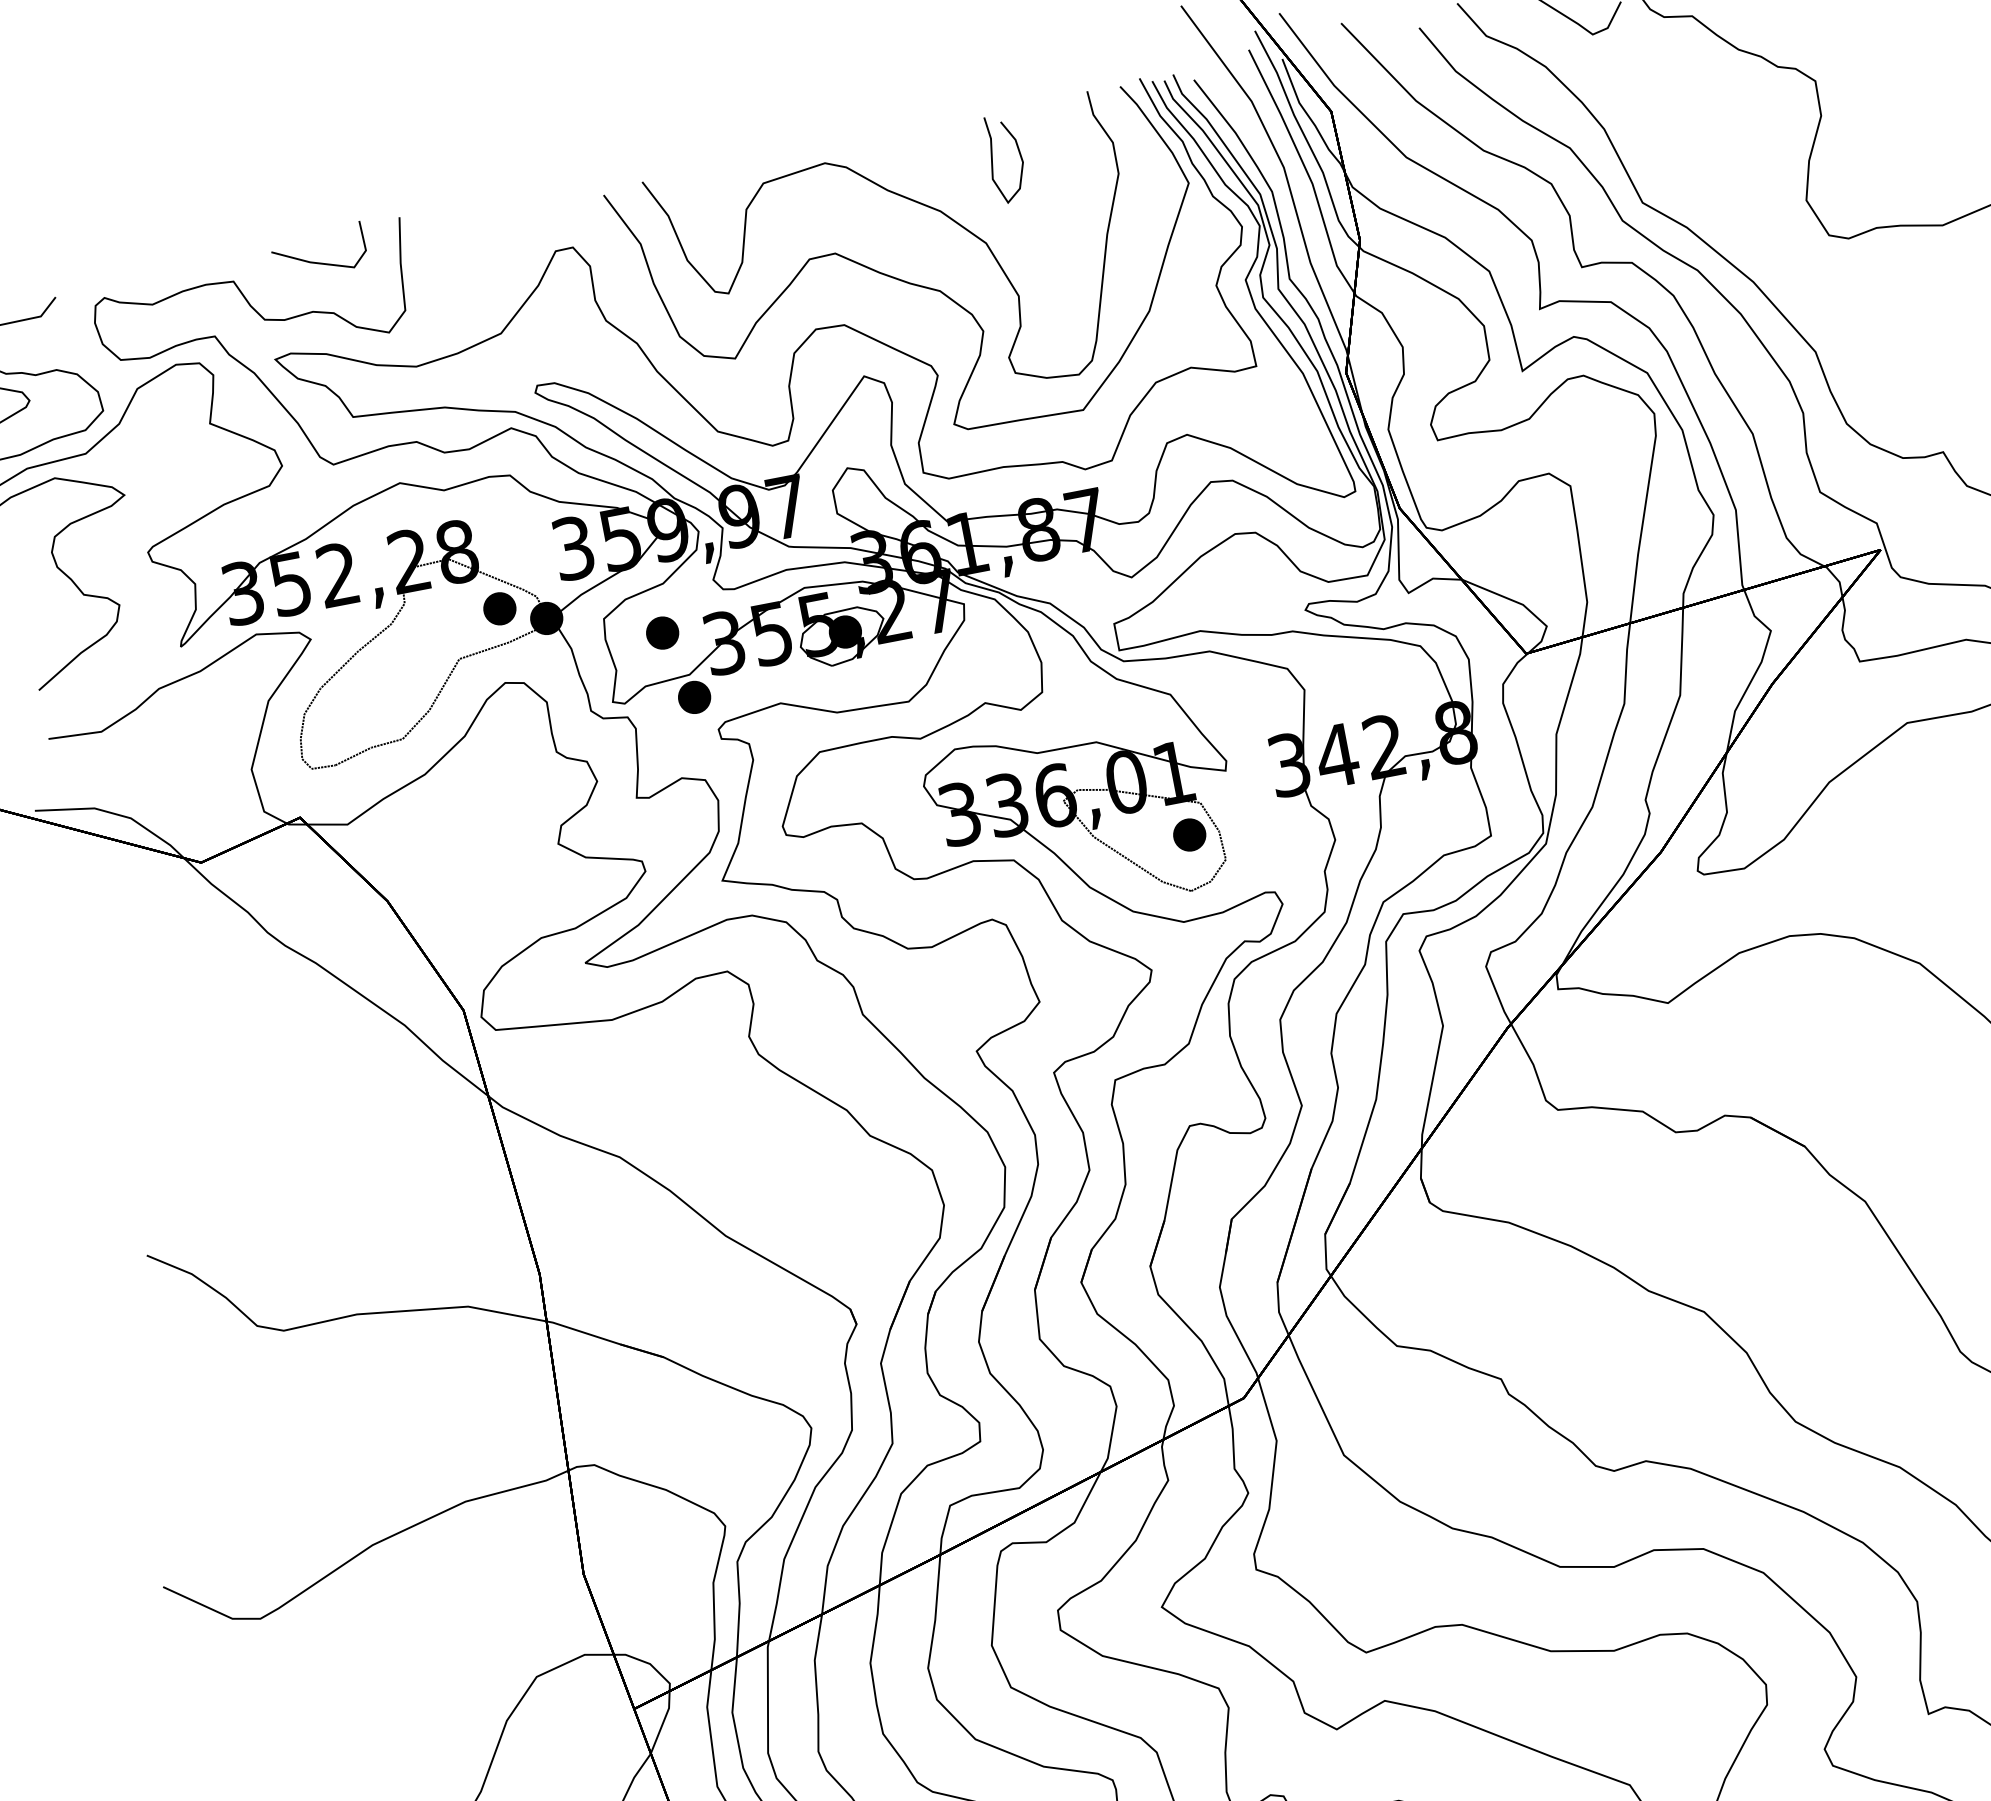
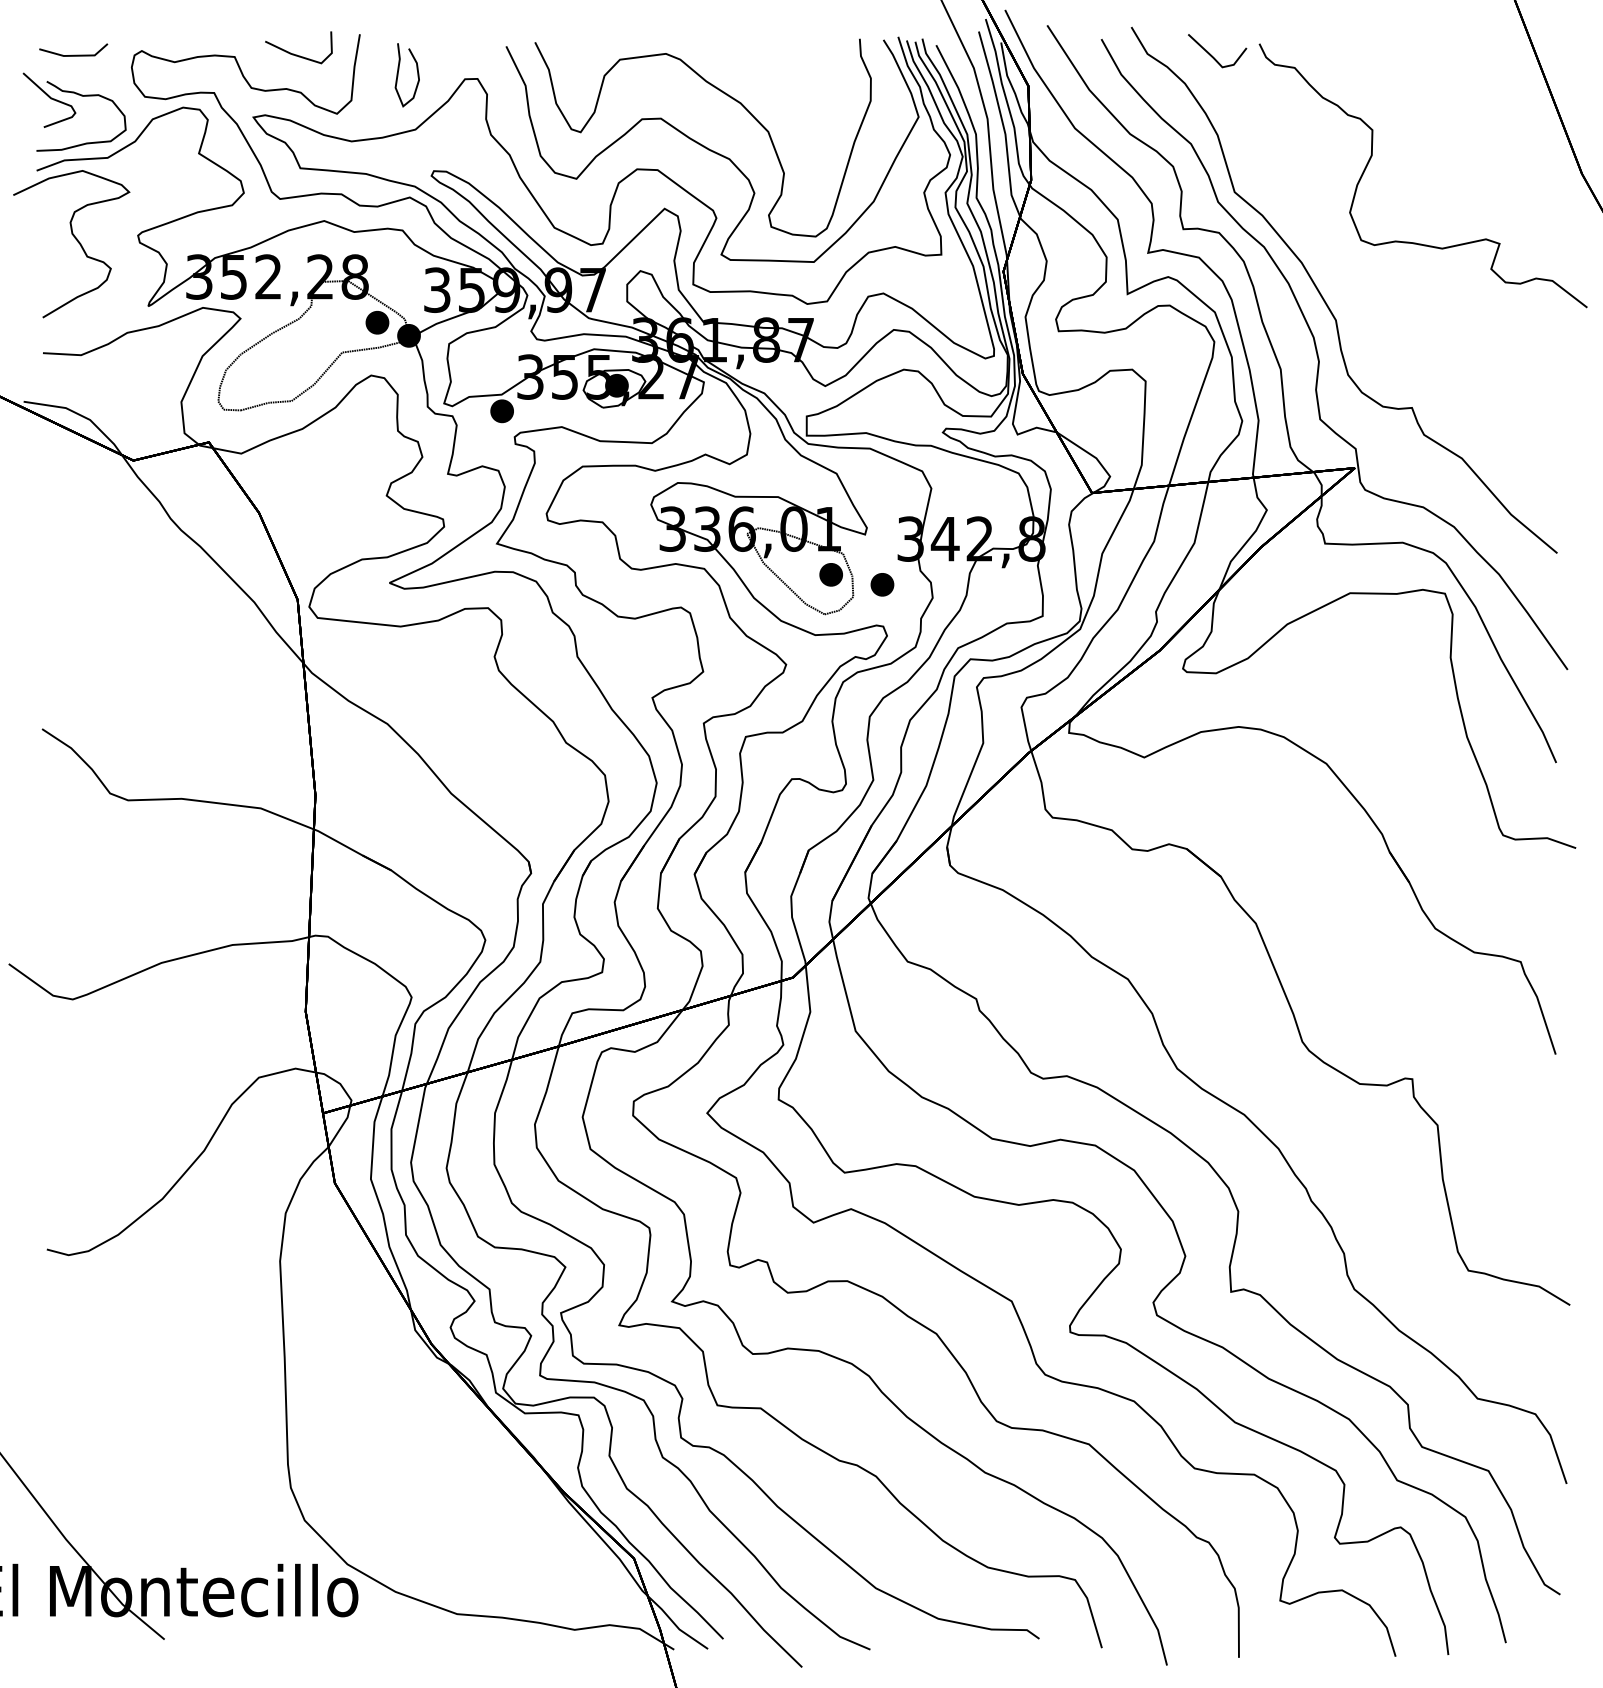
curve: (993, 161) -> (398, 75), moved
part: (662, 632) -> (882, 584), moved

